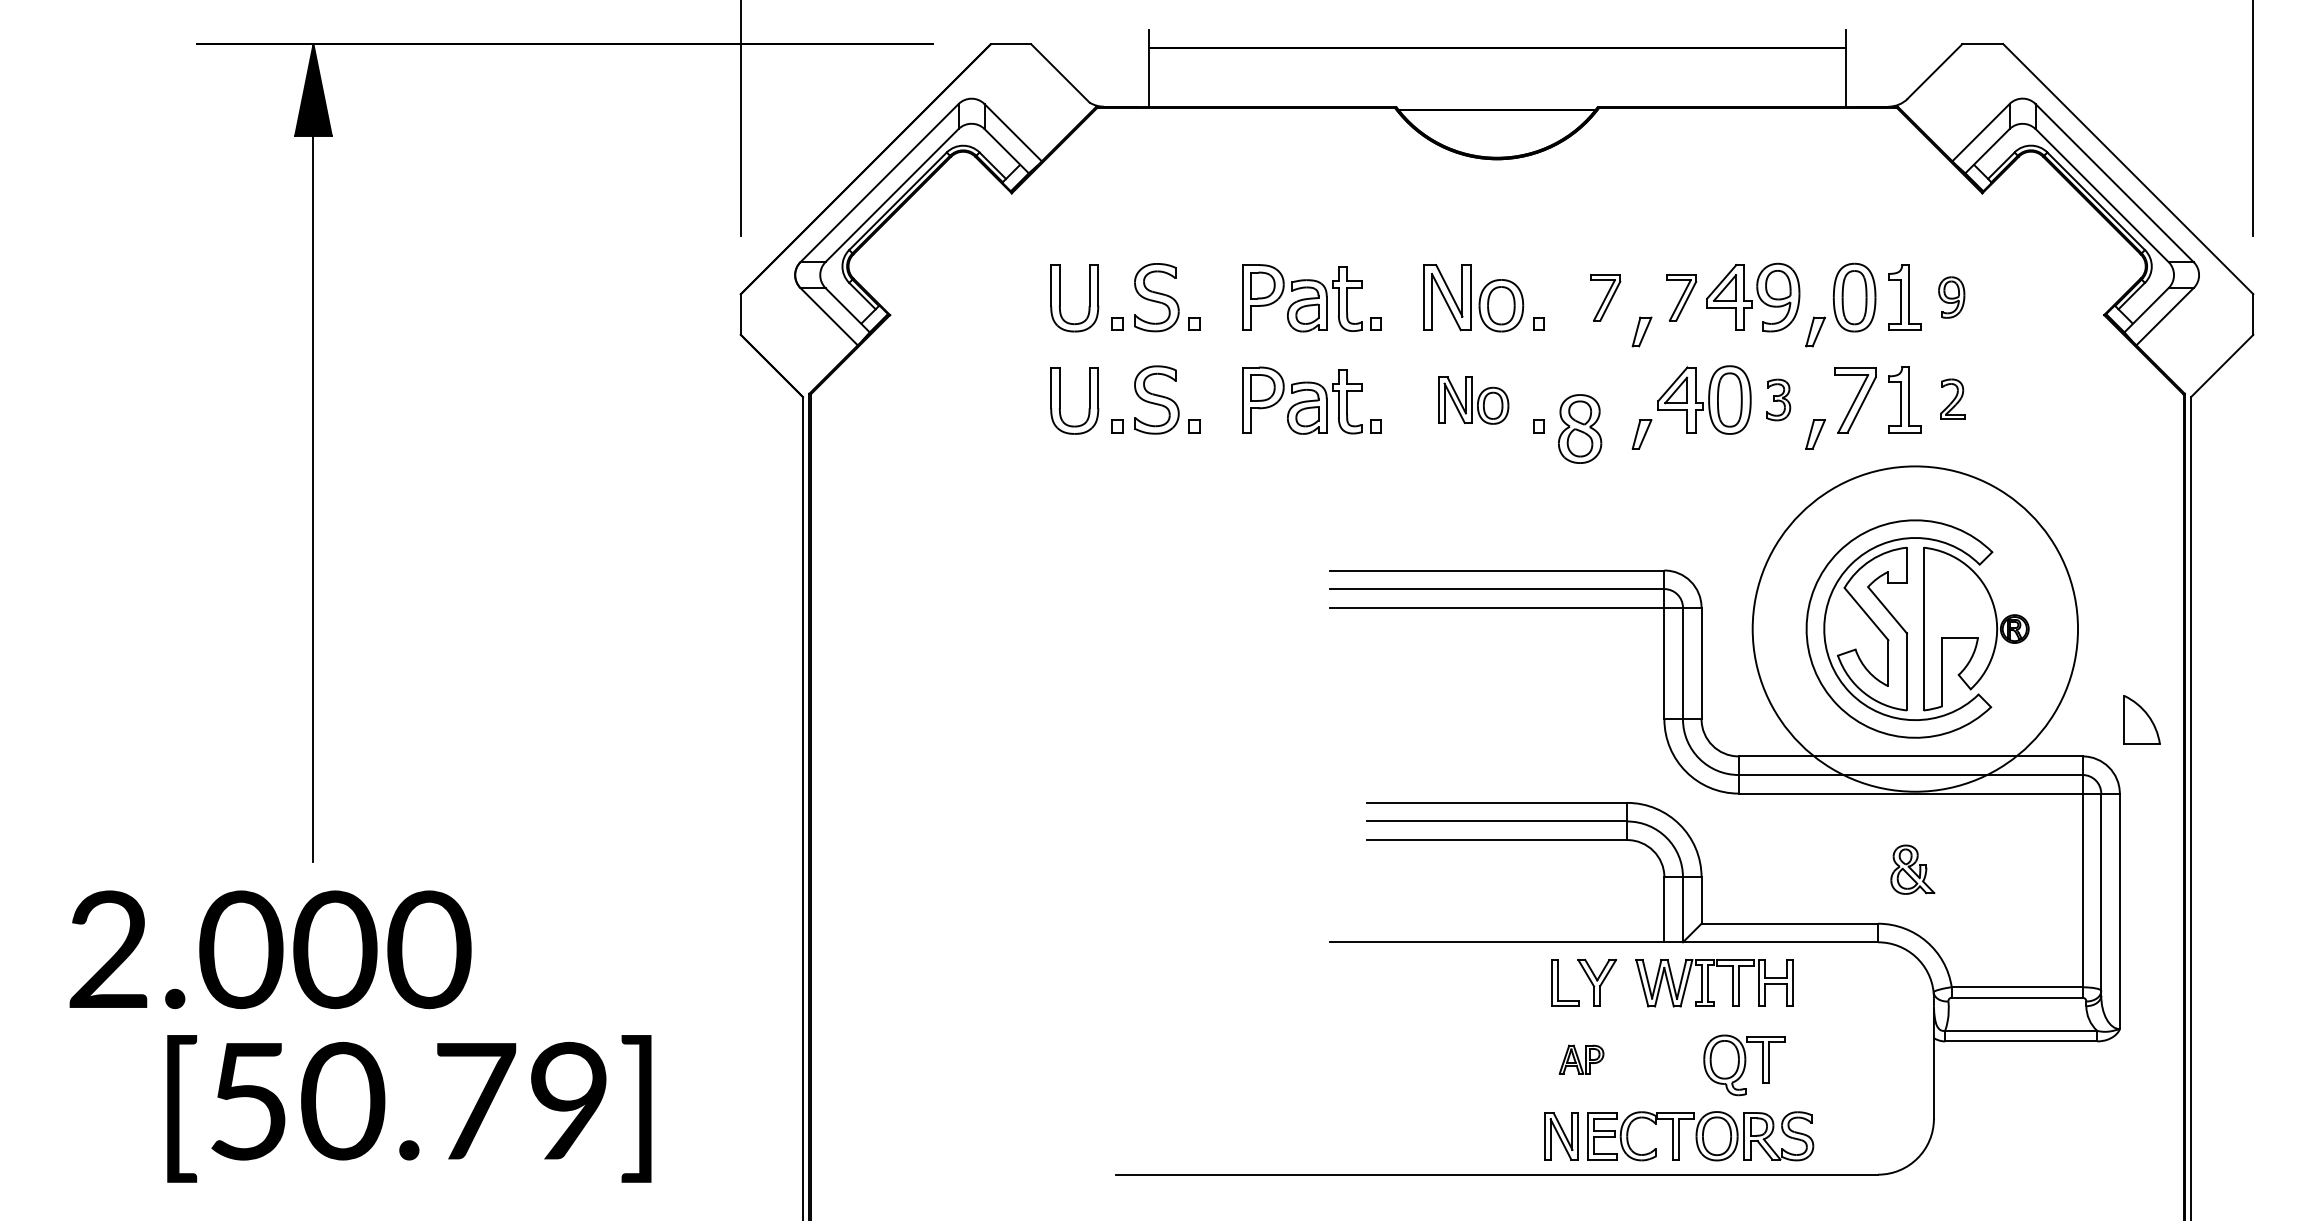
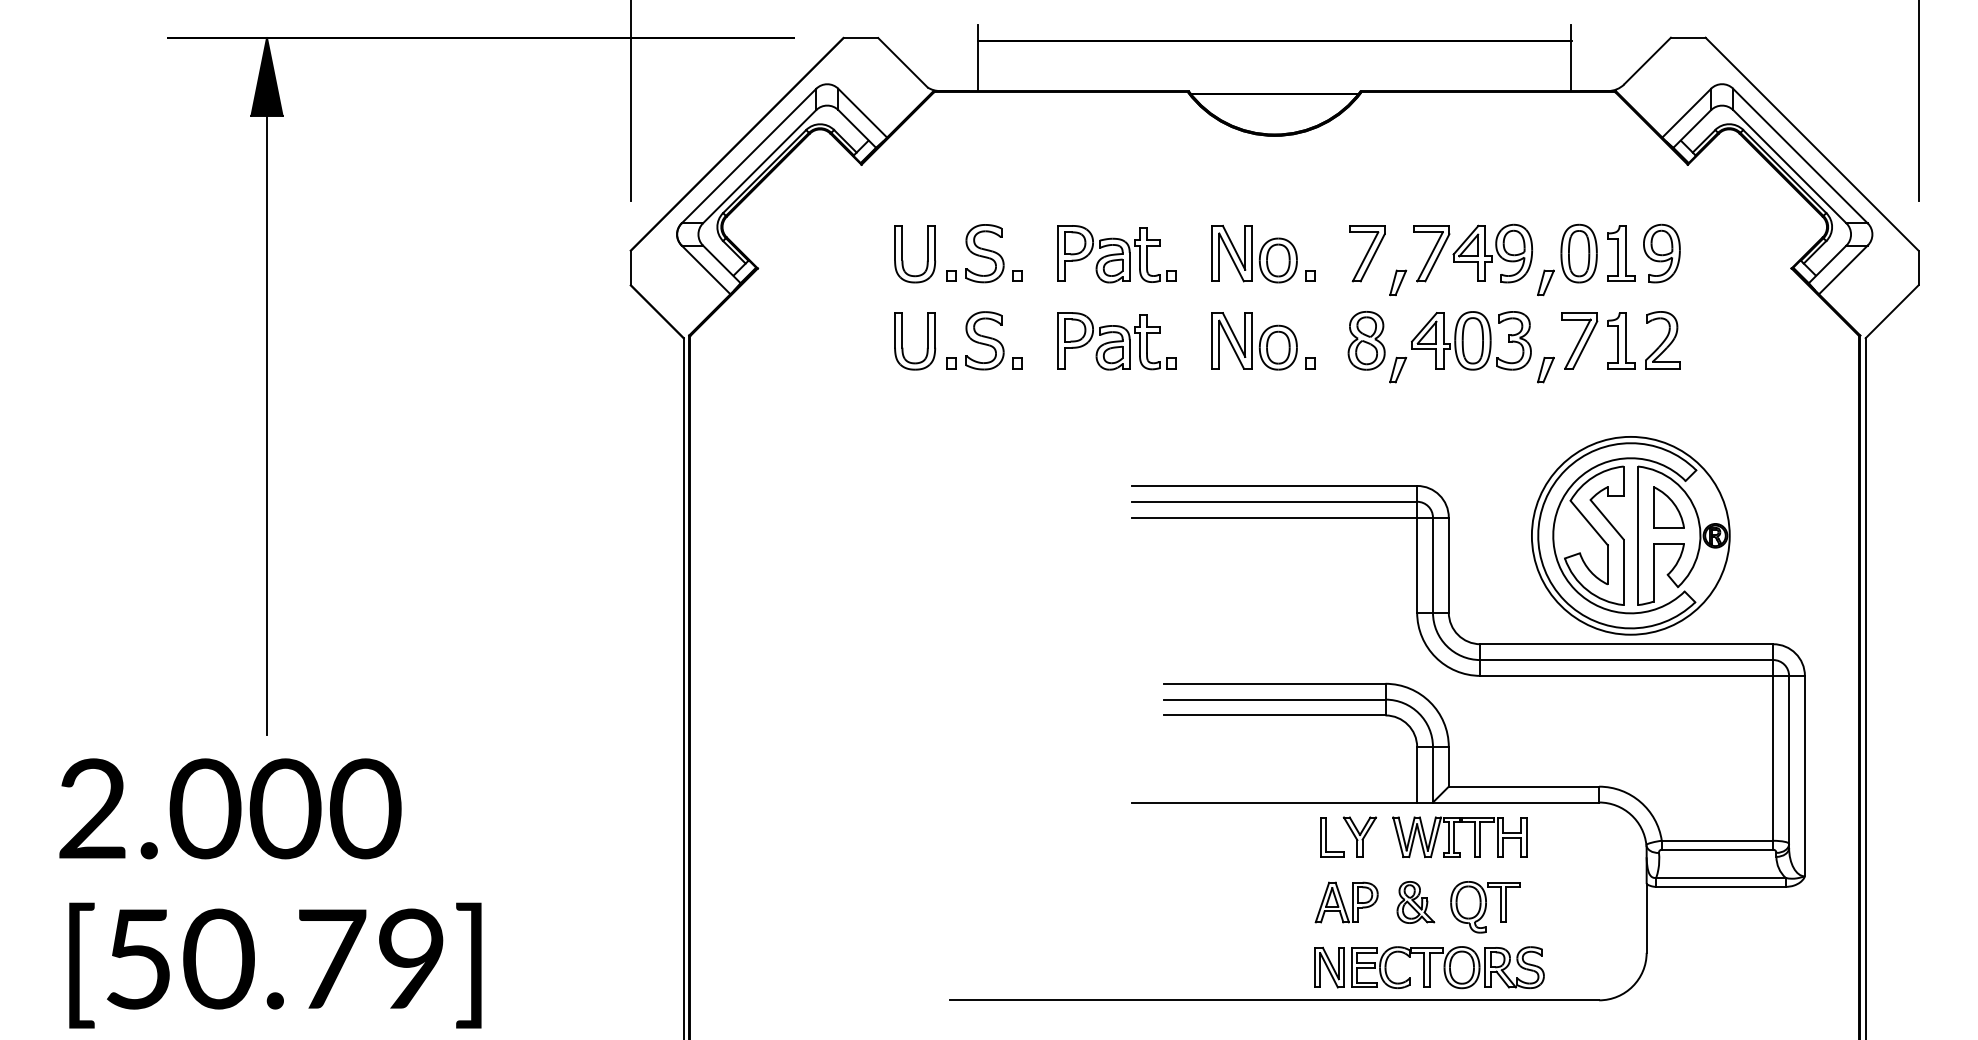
part: (1605, 297) -> (1367, 253), size x1.43
part: (1681, 297) -> (1431, 253), size x1.43
part: (1951, 297) -> (1661, 253), size x1.67
part: (1778, 399) -> (1514, 340), size x1.67
part: (1952, 399) -> (1662, 340), size x1.67
part: (1473, 400) -> (1254, 341), size x1.43
part: (1580, 428) -> (1367, 340), moved
circle: (1915, 628) -> (1630, 535), size x0.71
part: (2141, 719) -> (1668, 507), moved
part: (1912, 869) -> (1415, 902), moved
part: (1581, 1059) -> (1346, 902), size x1.67
text: (409, 1108) -> (275, 965), moved

